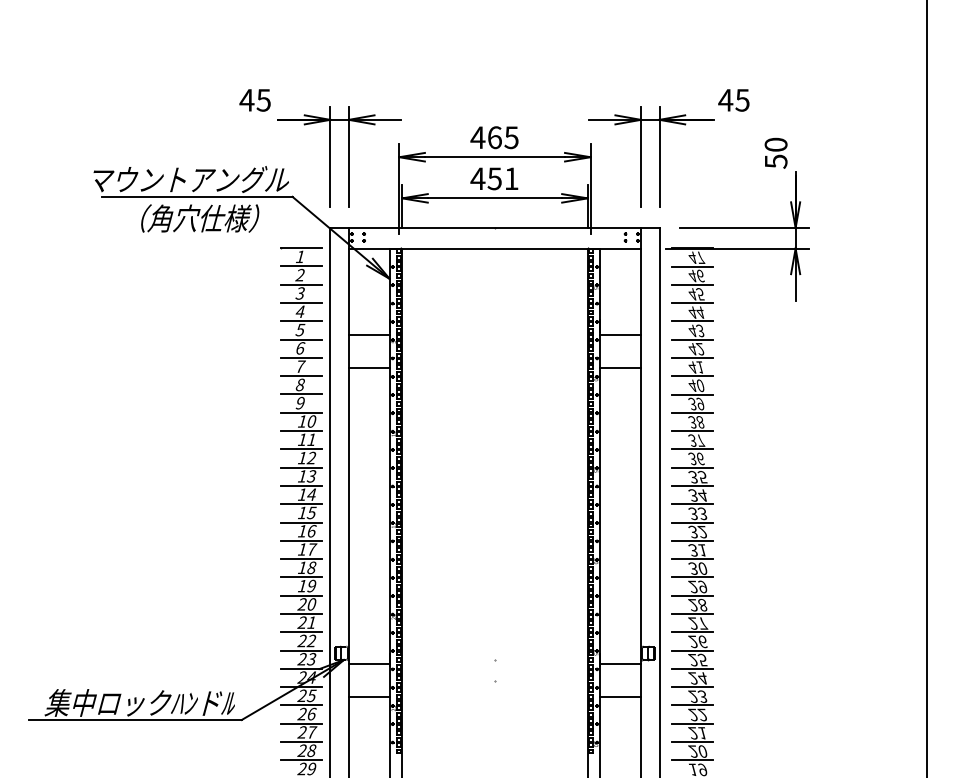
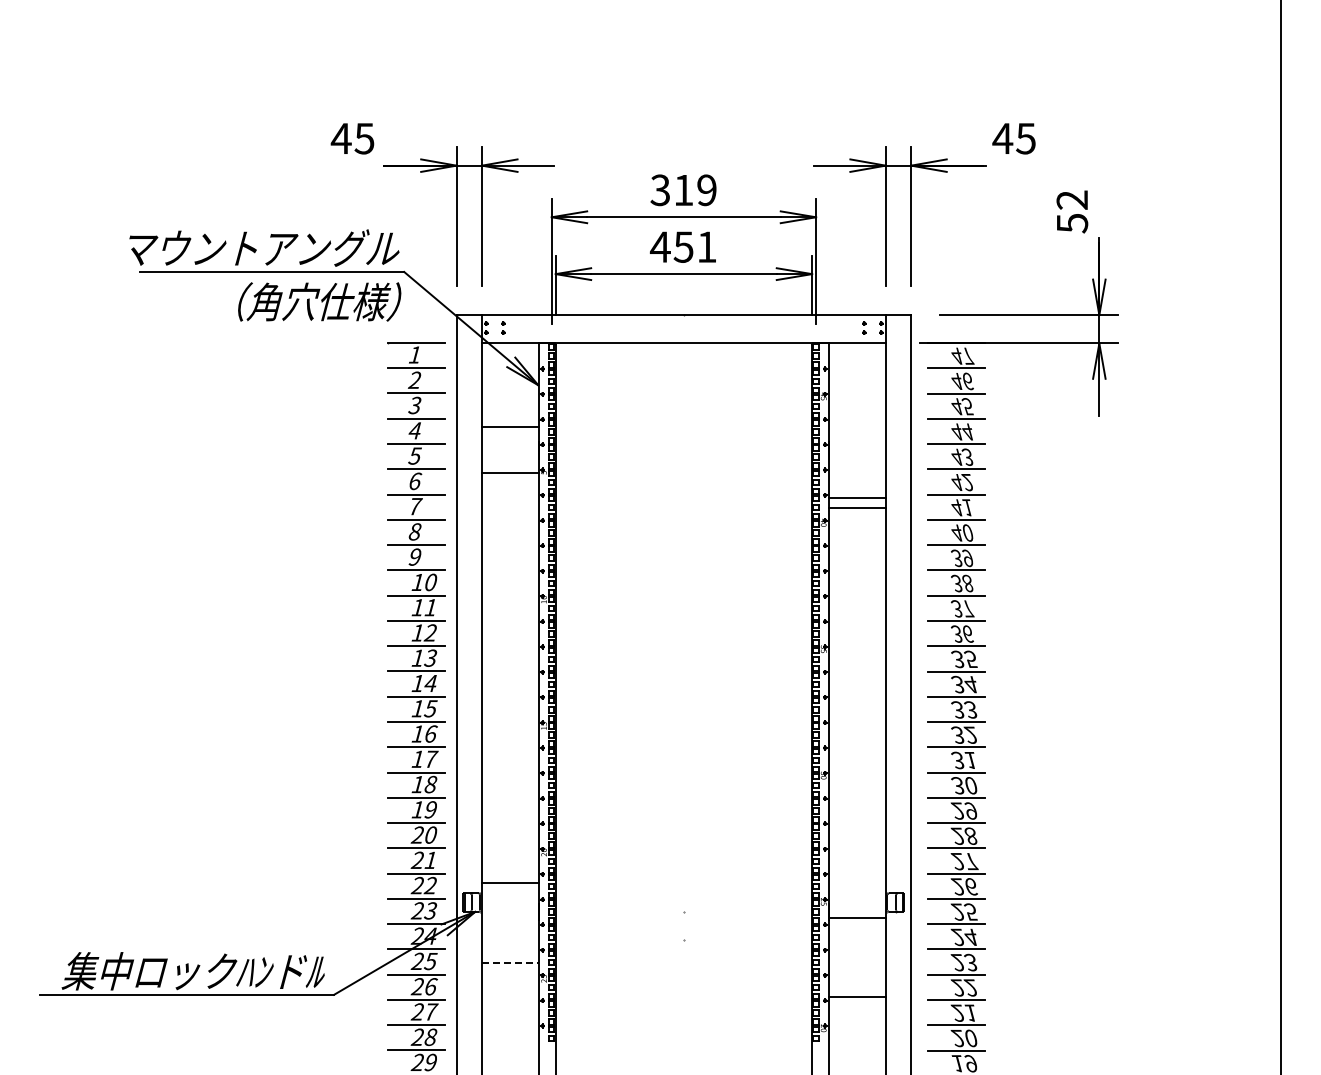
text: (493, 137) -> (682, 190), 465 -> 319
text: (776, 144) -> (1072, 199), 50 -> 52
text: (200, 218) -> (319, 301), moved
line: (369, 334) -> (510, 426), moved
line: (620, 334) -> (857, 497), moved
line: (369, 368) -> (510, 473), moved
line: (369, 664) -> (510, 882), moved
line: (369, 697) -> (510, 963), solid -> dashed
line: (620, 697) -> (857, 997), moved

